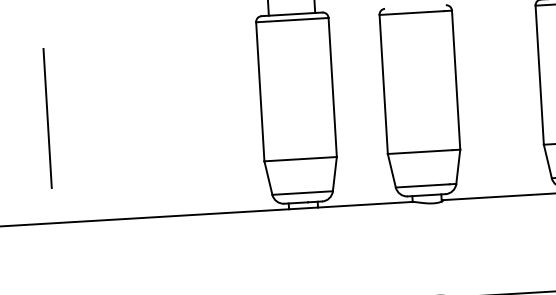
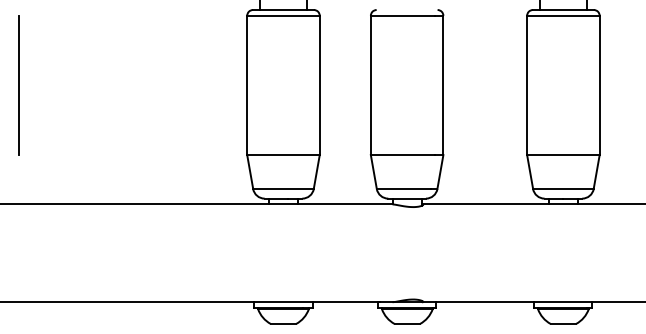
line: (46, 118) -> (18, 85), moved

